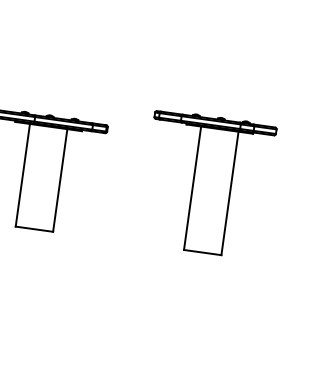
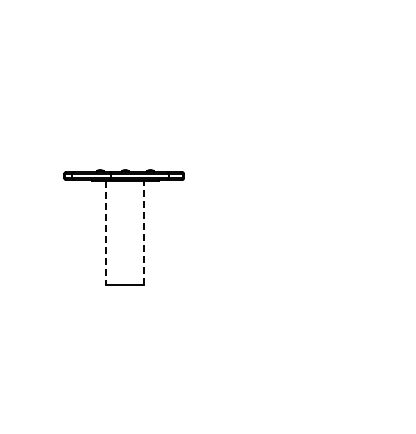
line: (22, 175) -> (106, 233), solid -> dashed
line: (60, 180) -> (144, 233), solid -> dashed
part: (207, 184) -> (290, 216), removed

